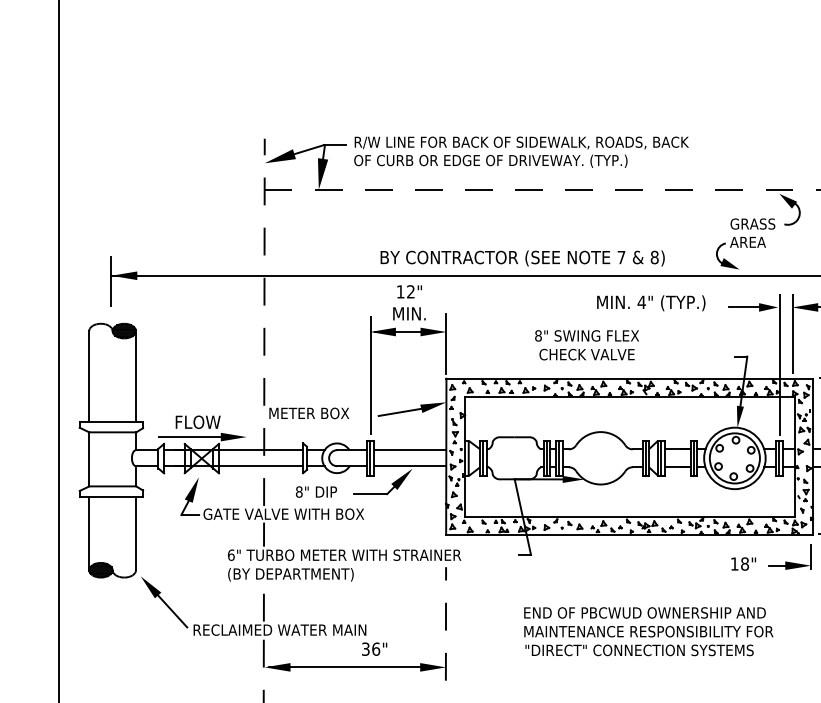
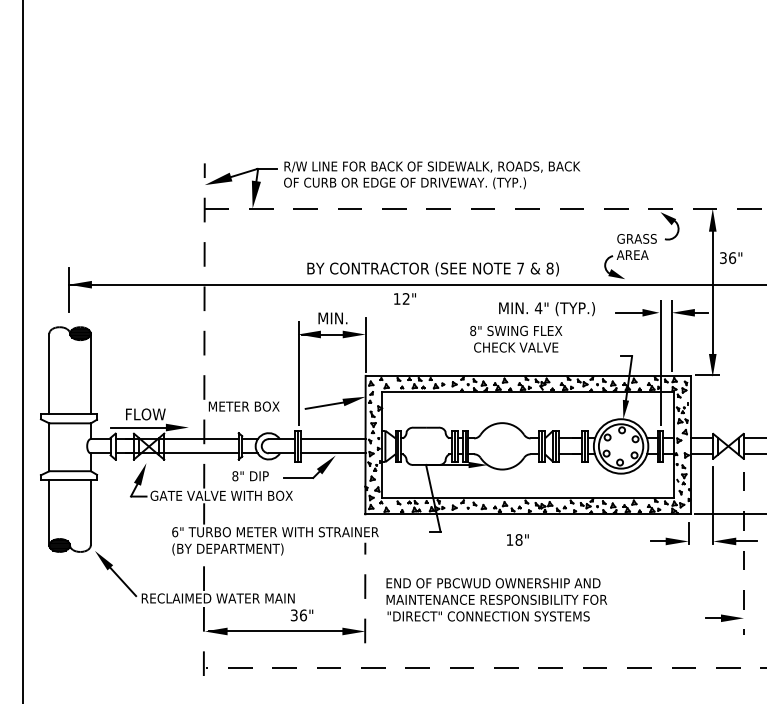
text: (408, 291) -> (404, 298), moved
text: (587, 344) -> (516, 338), moved
text: (743, 563) -> (517, 539), moved
text: (648, 631) -> (496, 599), moved

